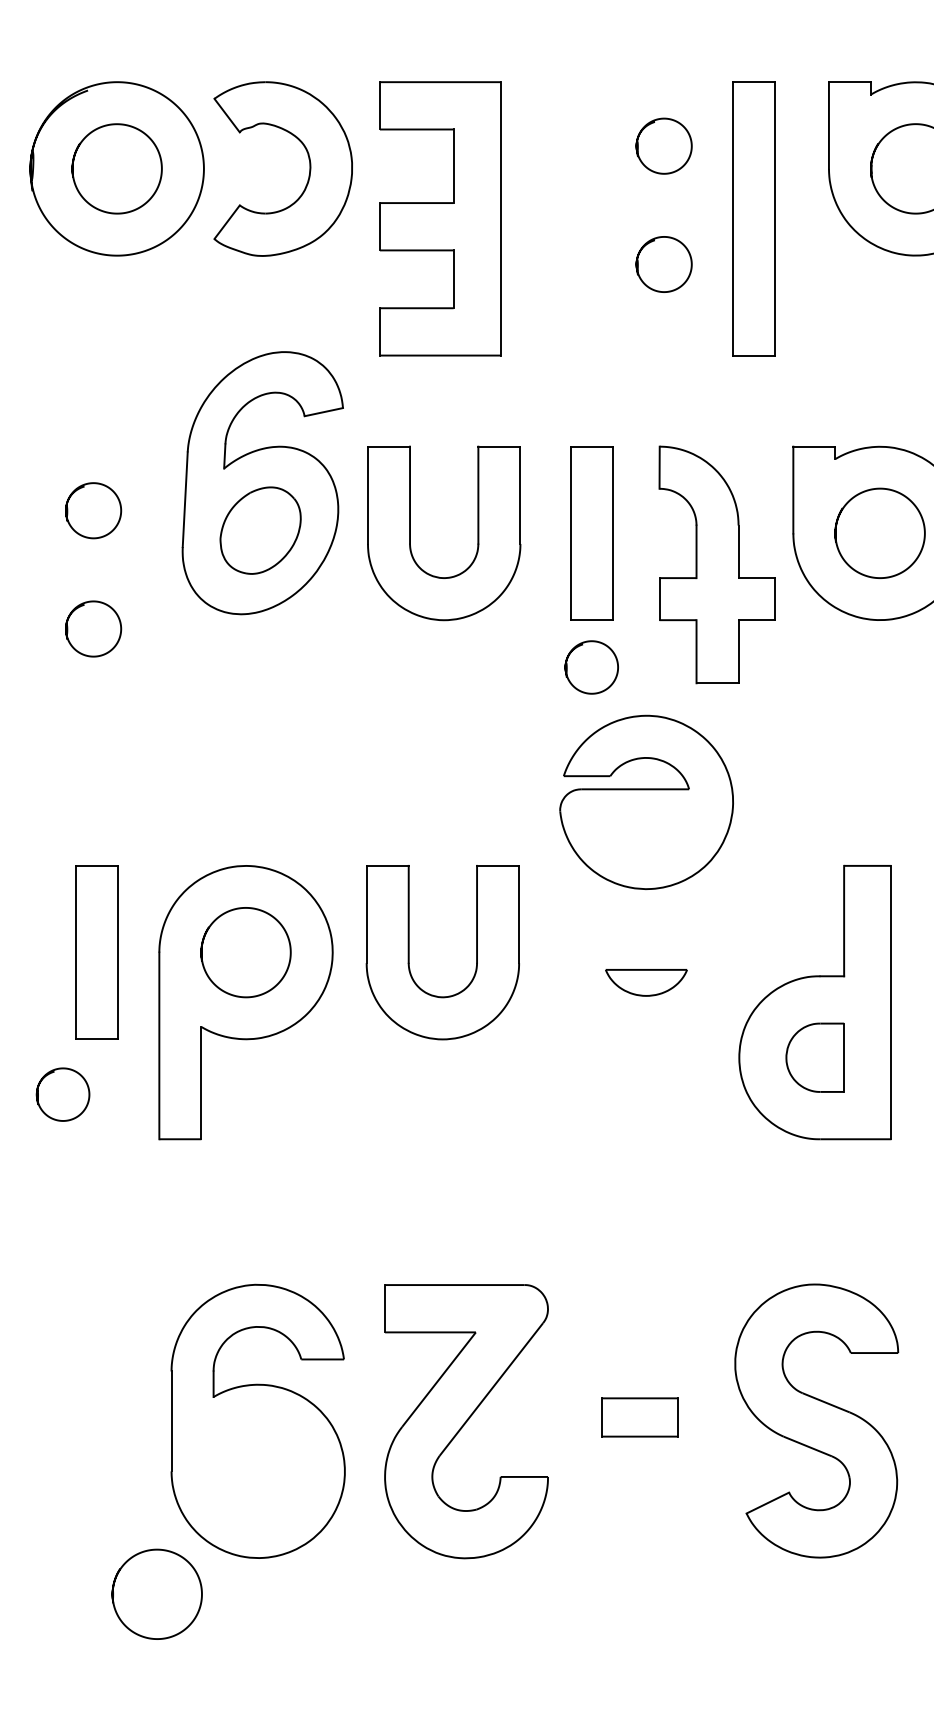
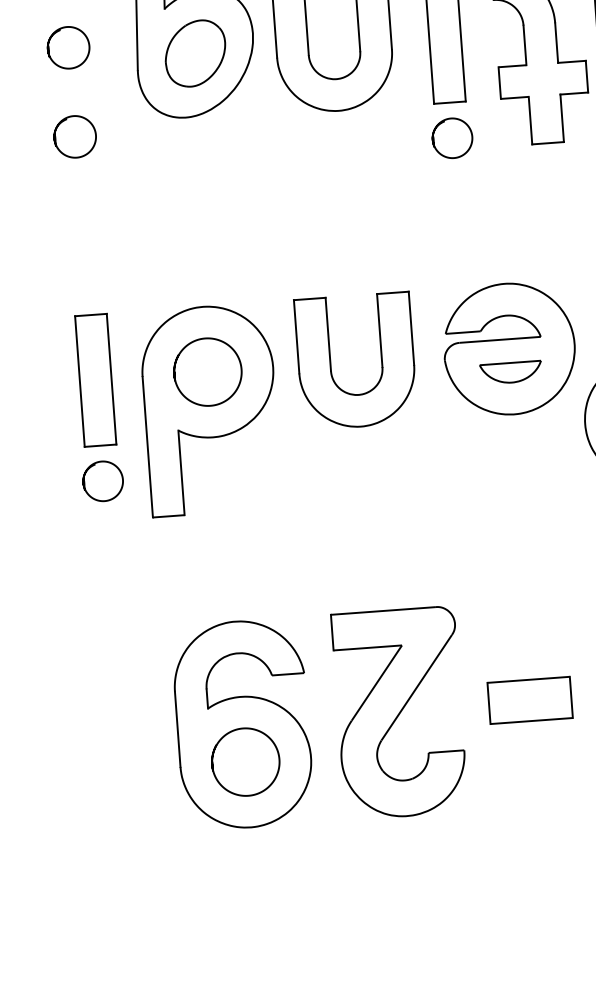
part: (646, 801) -> (509, 348), moved
curve: (52, 1073) -> (93, 465), moved
part: (639, 1417) -> (529, 700), size x1.43
curve: (142, 1553) -> (232, 732), moved

